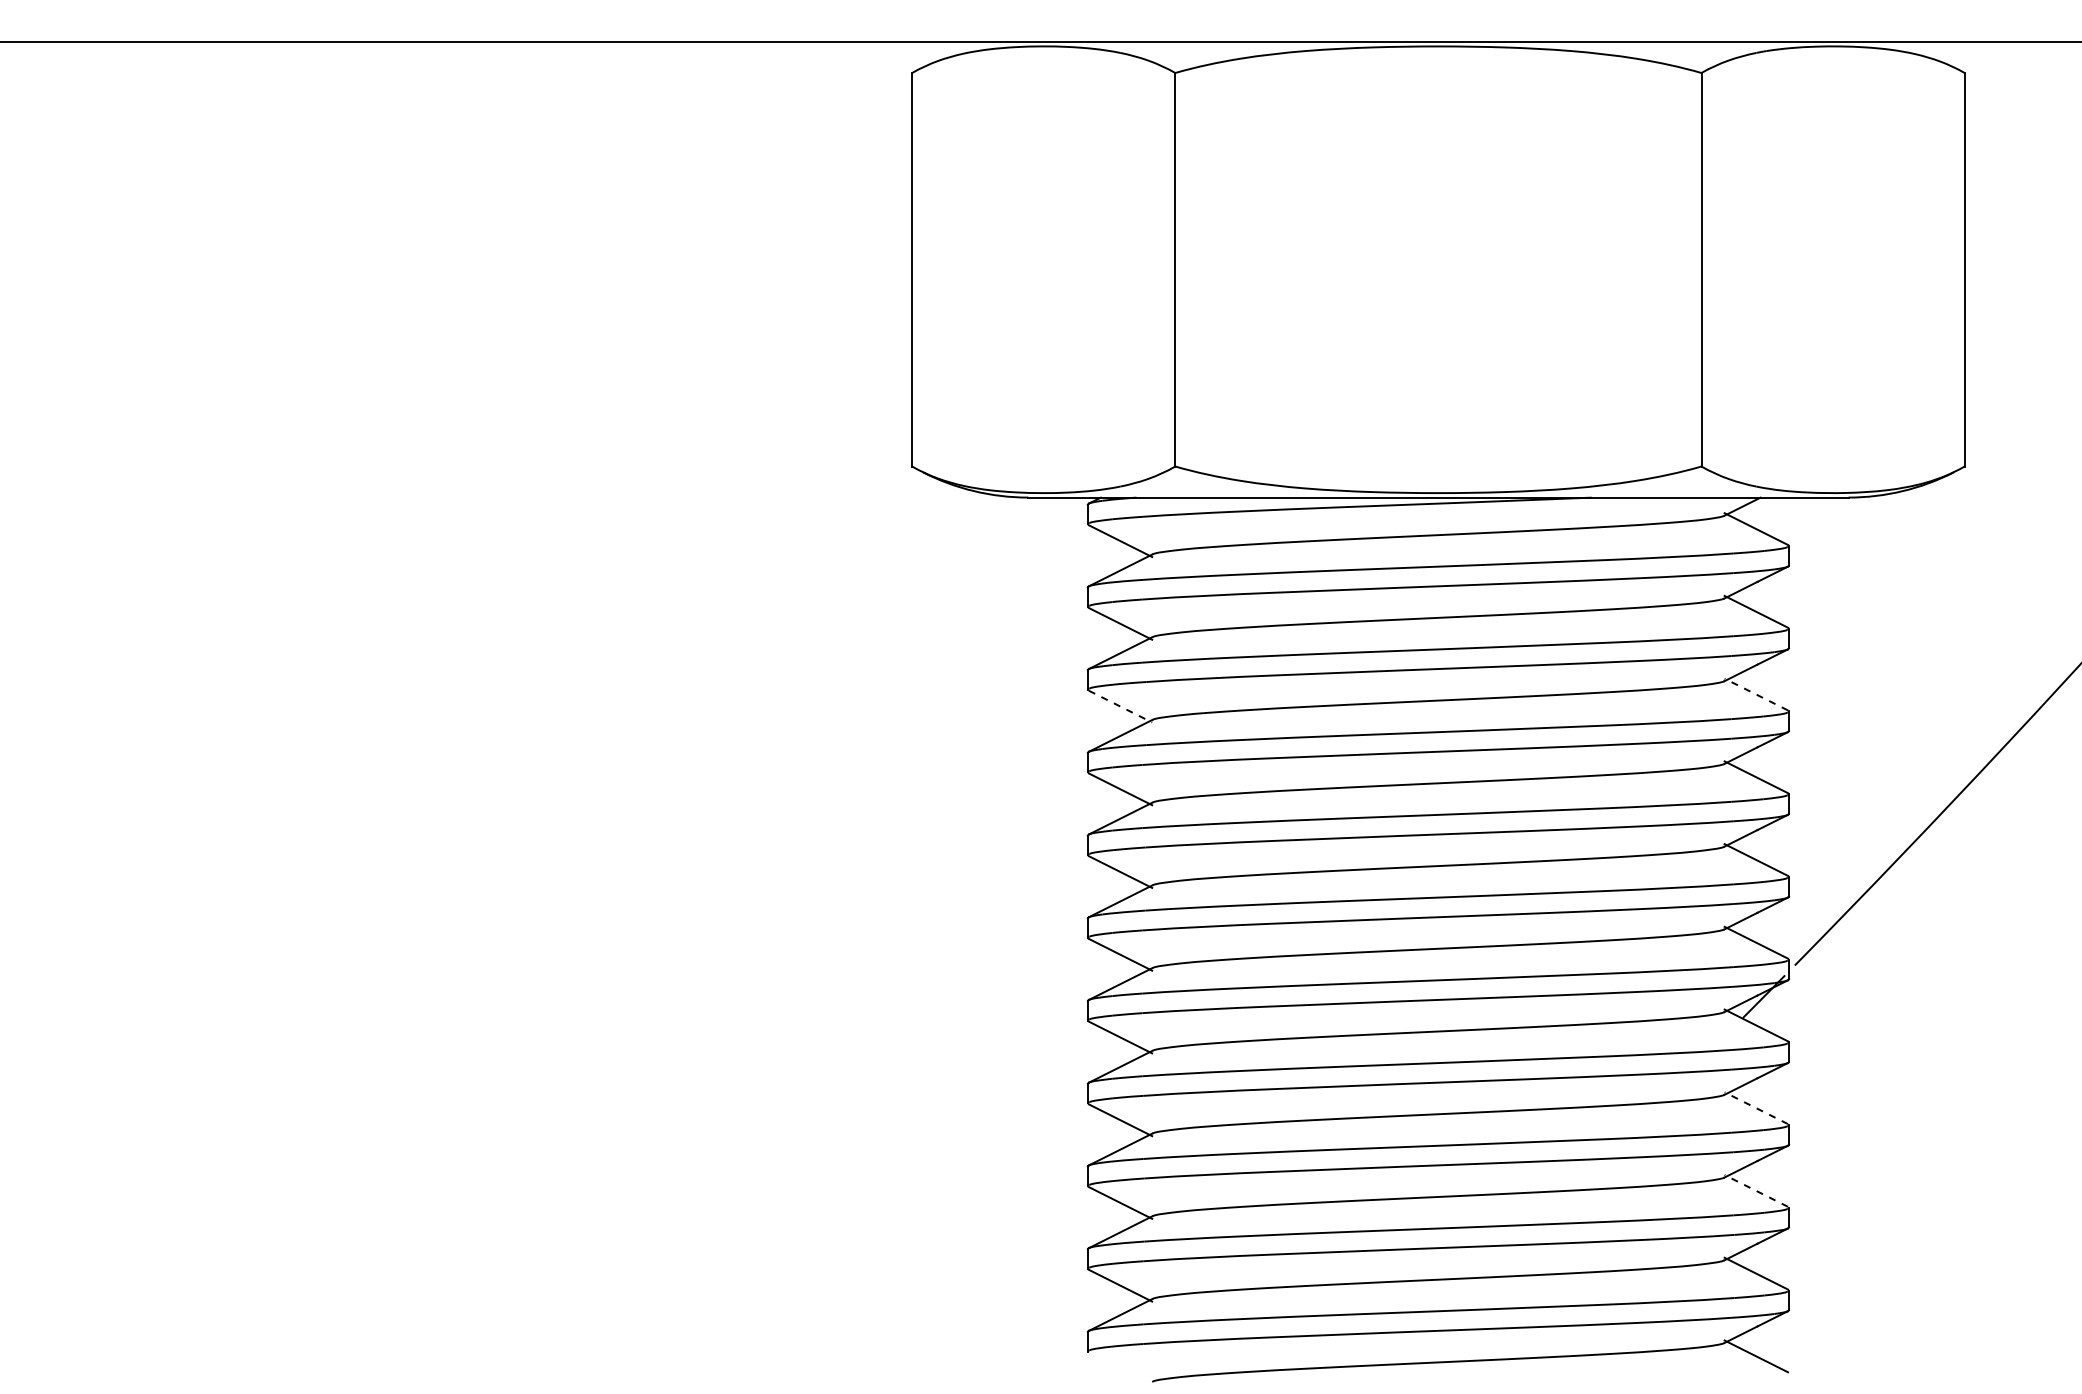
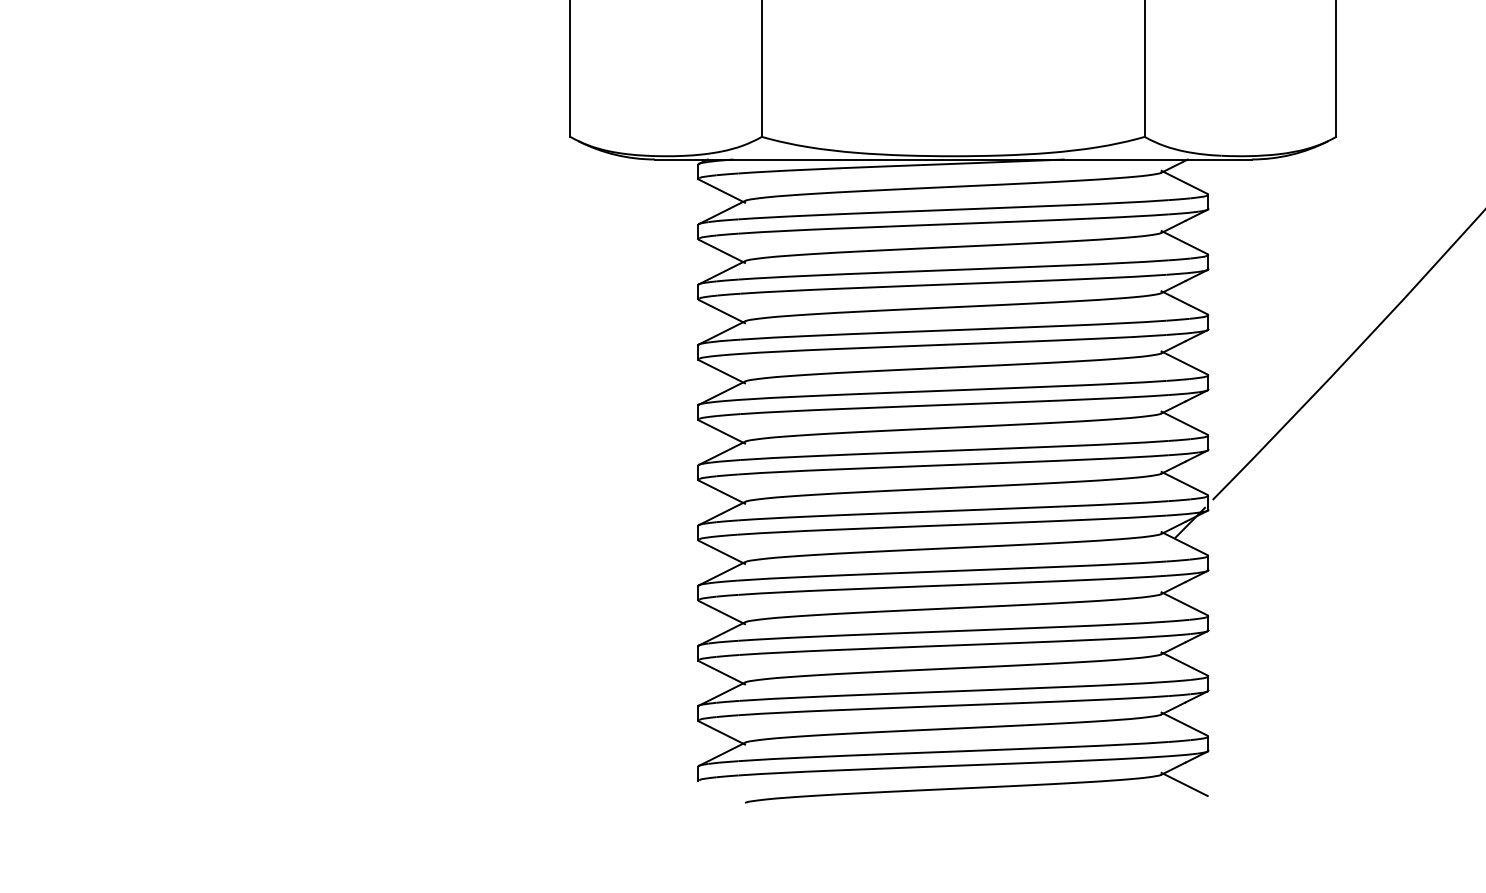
line: (1755, 694) -> (1184, 302), dashed -> solid
line: (1120, 706) -> (721, 311), dashed -> solid
line: (1755, 1107) -> (1184, 603), dashed -> solid
line: (1755, 1190) -> (1184, 663), dashed -> solid

